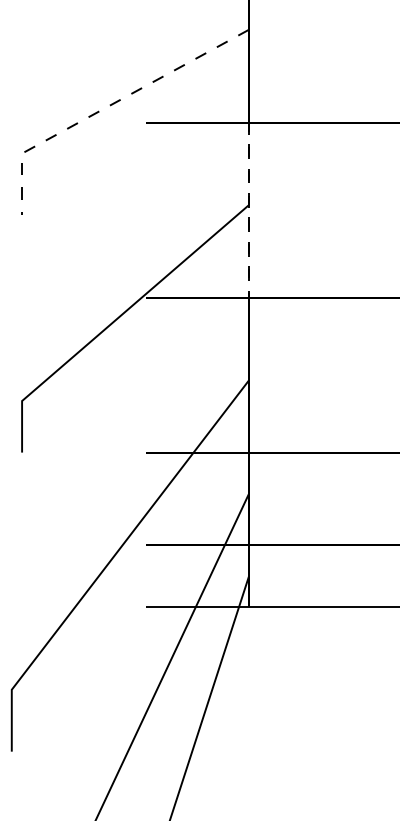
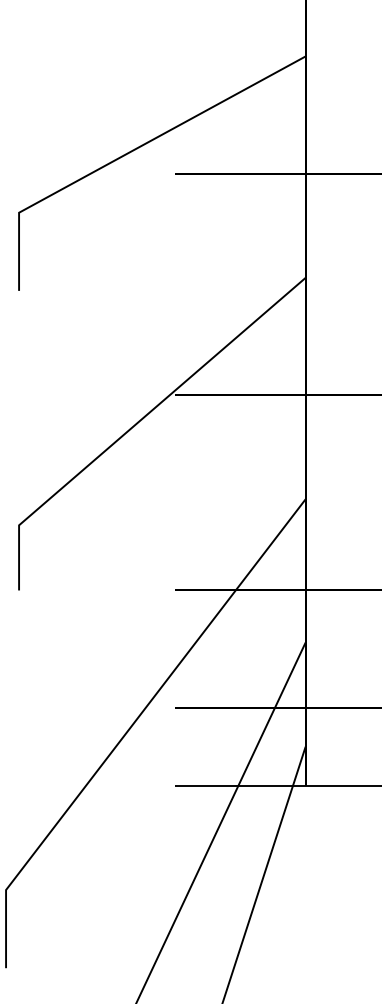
line: (107, 106) -> (126, 153), dashed -> solid
line: (248, 297) -> (305, 394), dashed -> solid

